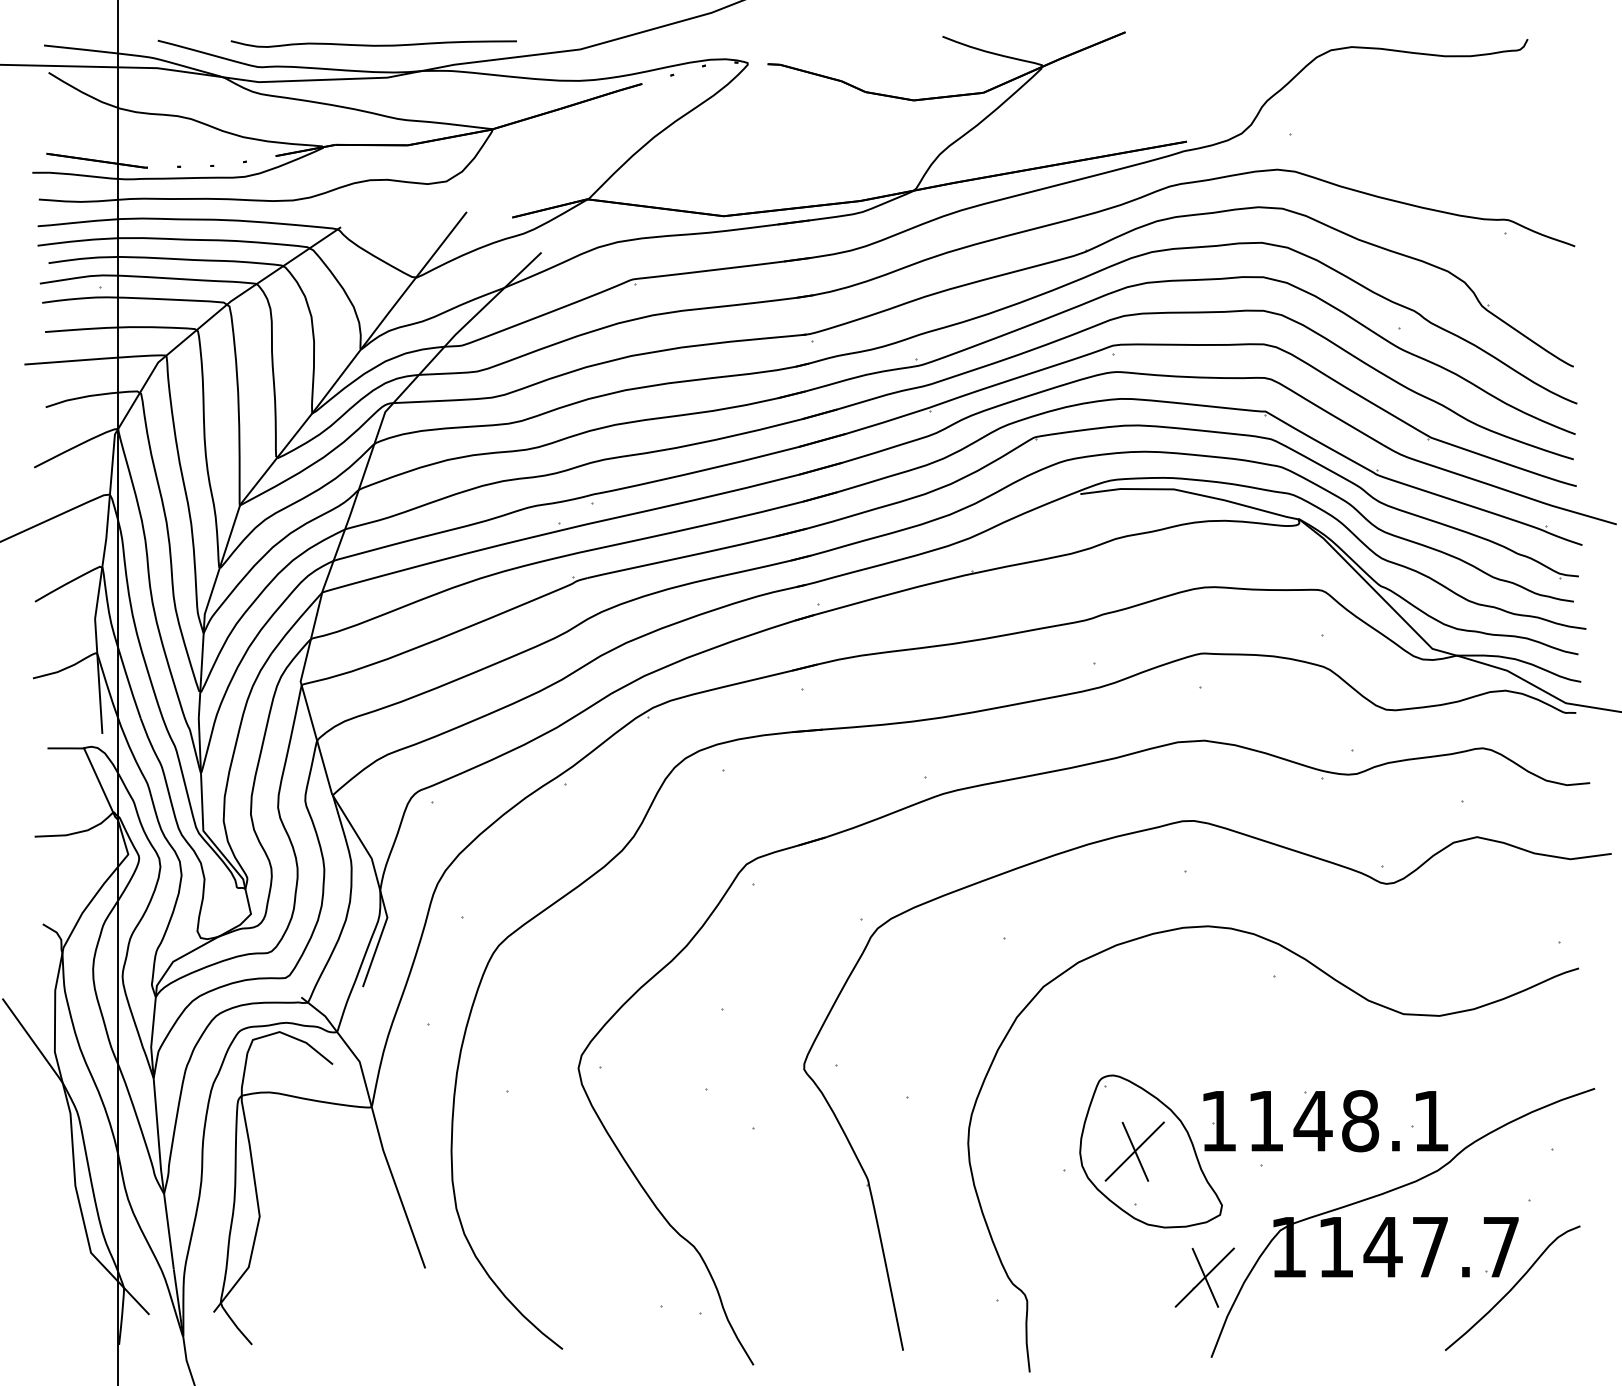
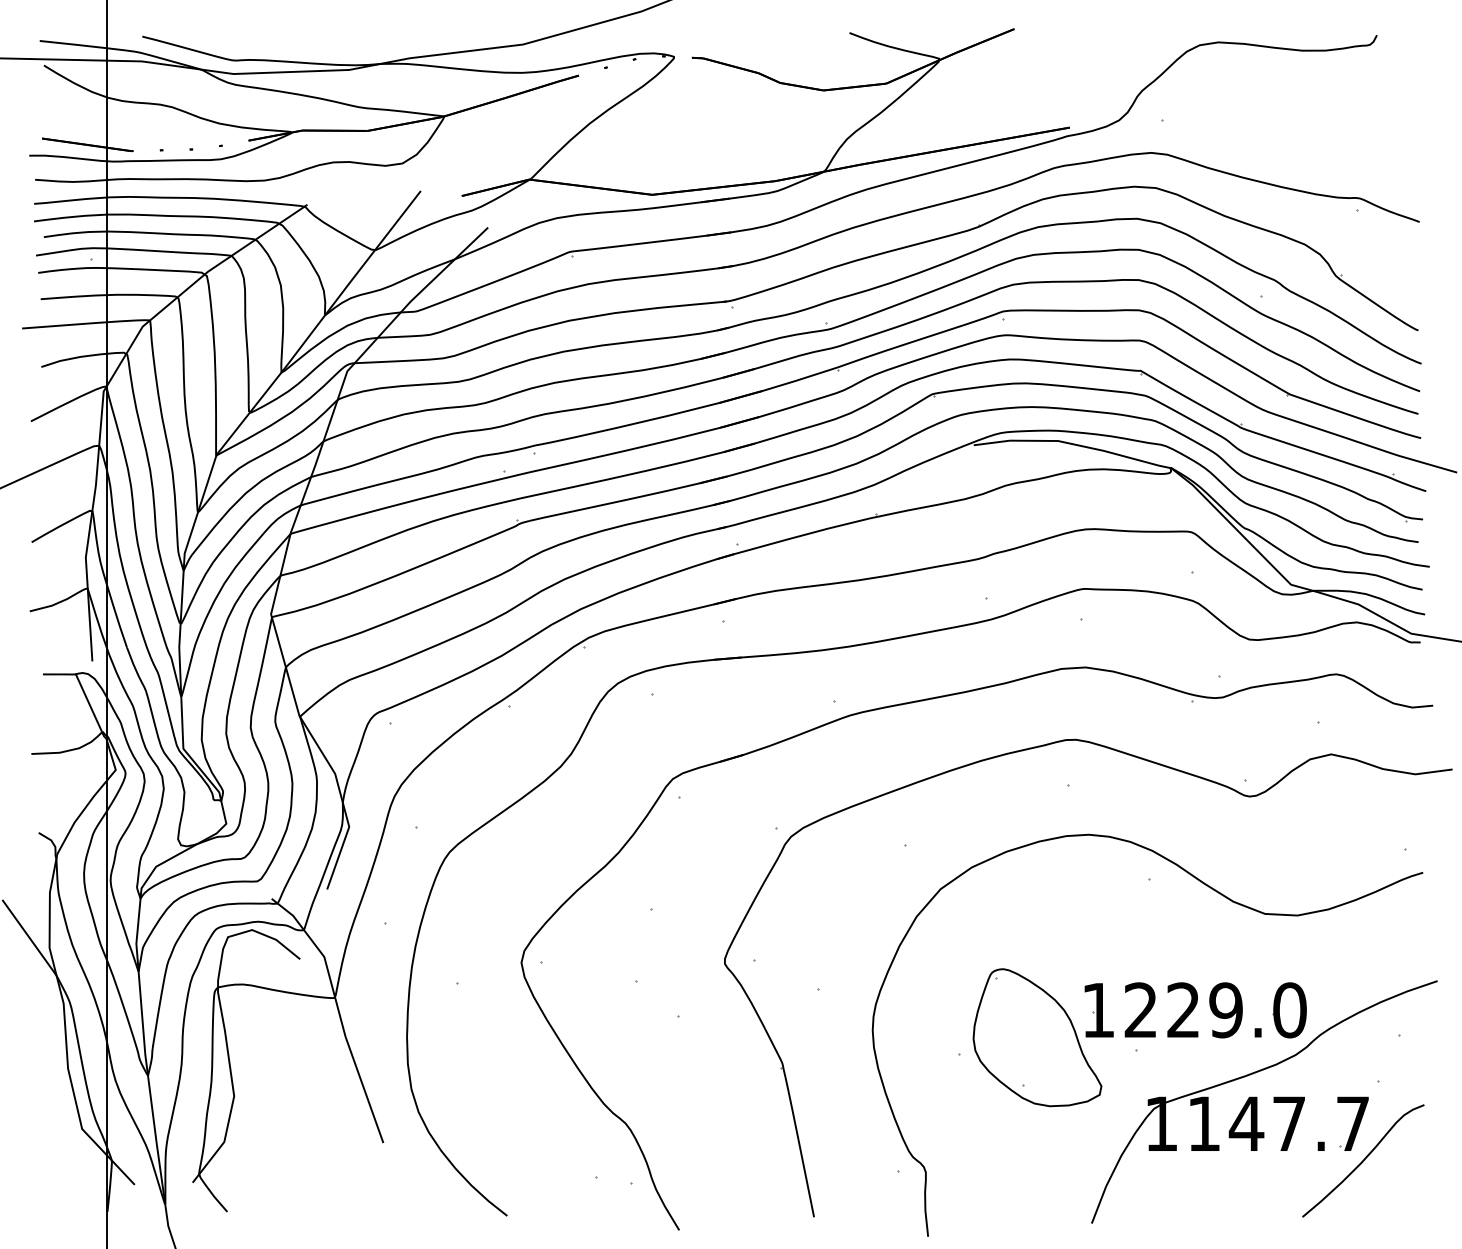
curve: (373, 44) -> (336, 40), removed
text: (1348, 1121) -> (1215, 1010), 1148.1 -> 1229.0
part: (1134, 1151) -> (1022, 1037), removed
part: (1204, 1277) -> (1085, 1151), removed

